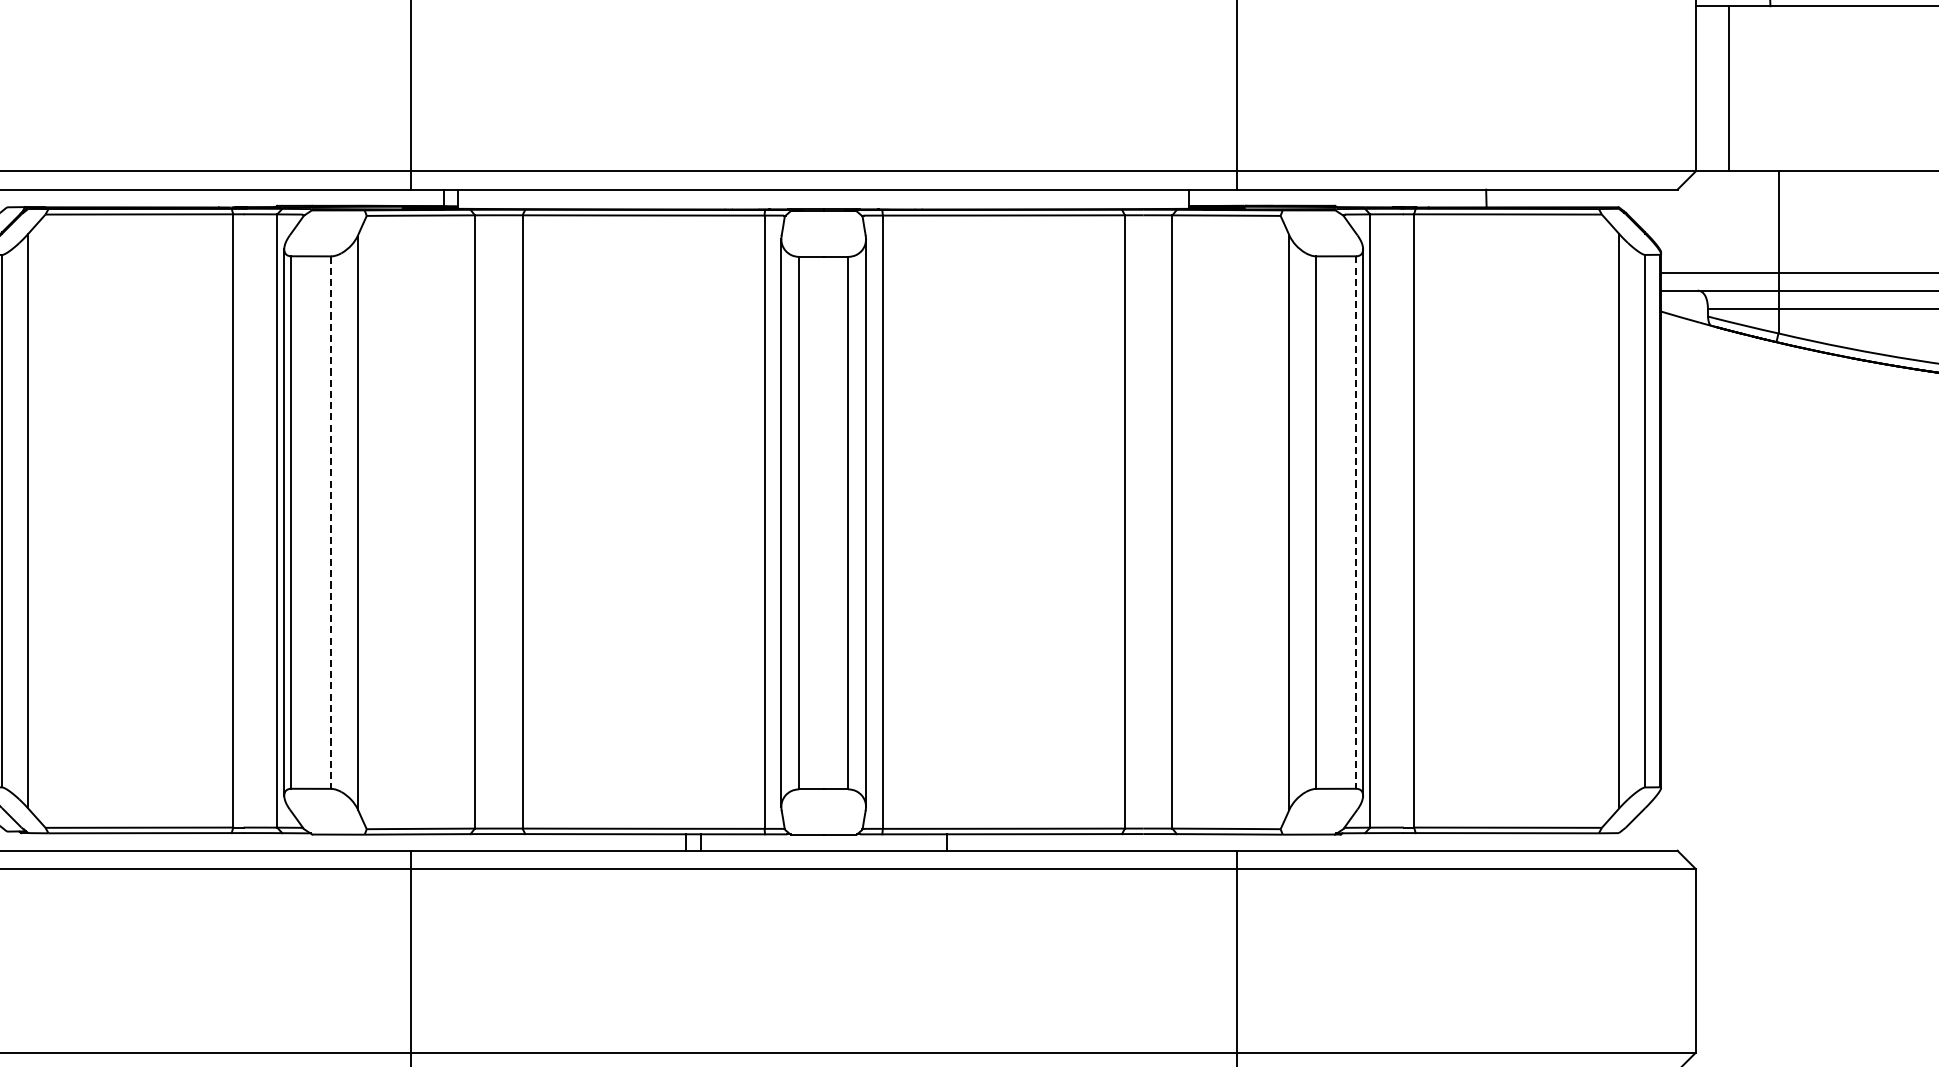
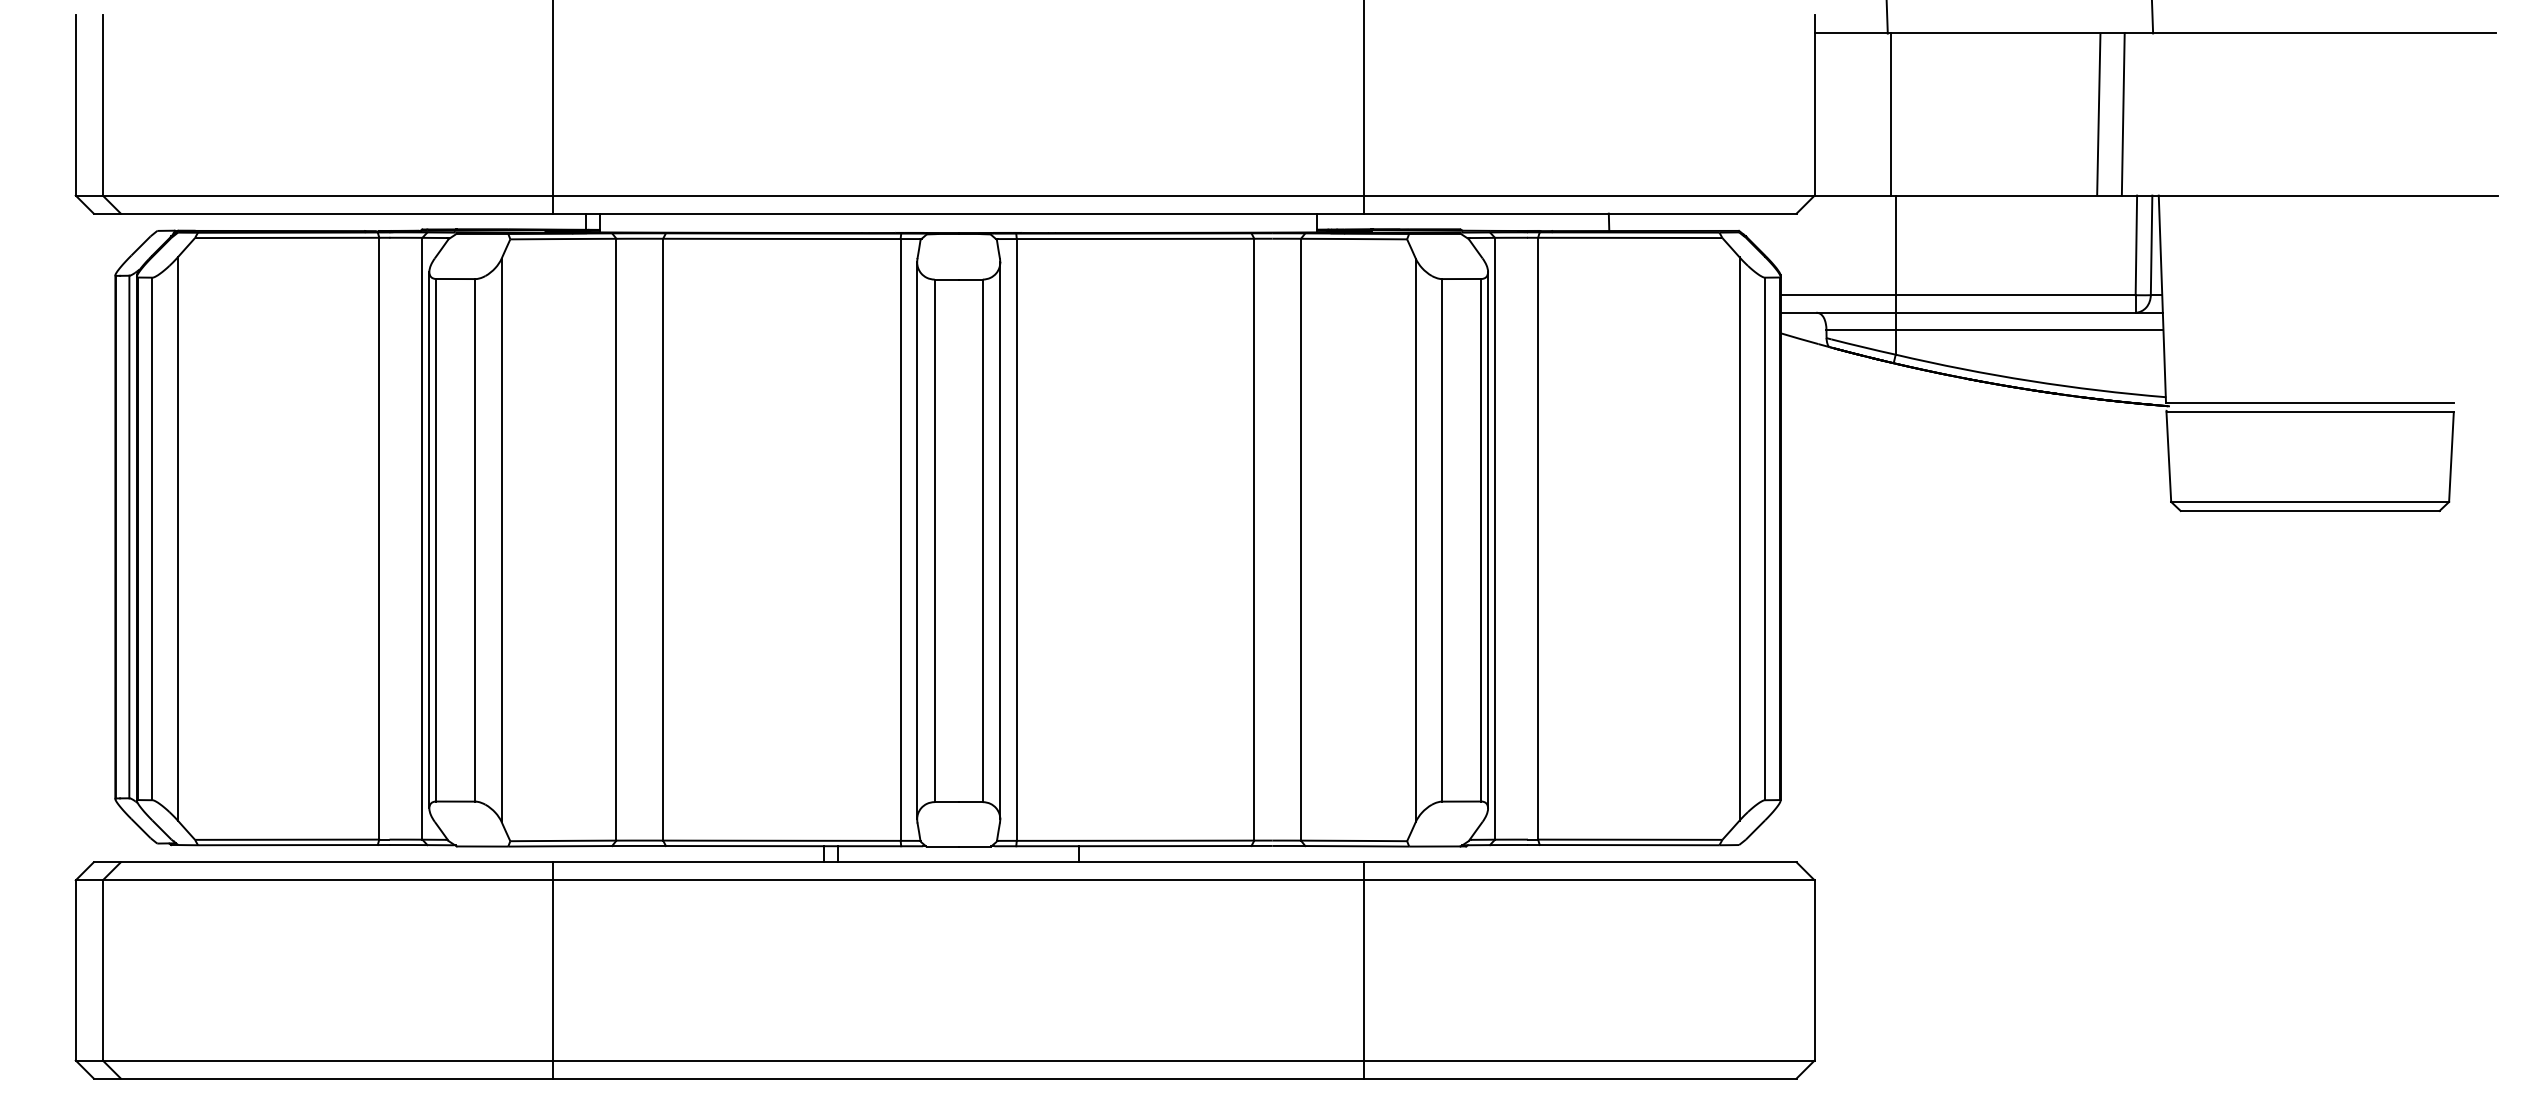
line: (1729, 88) -> (1891, 114), moved
line: (331, 522) -> (475, 540), dashed -> solid
line: (1356, 522) -> (1481, 540), dashed -> solid

